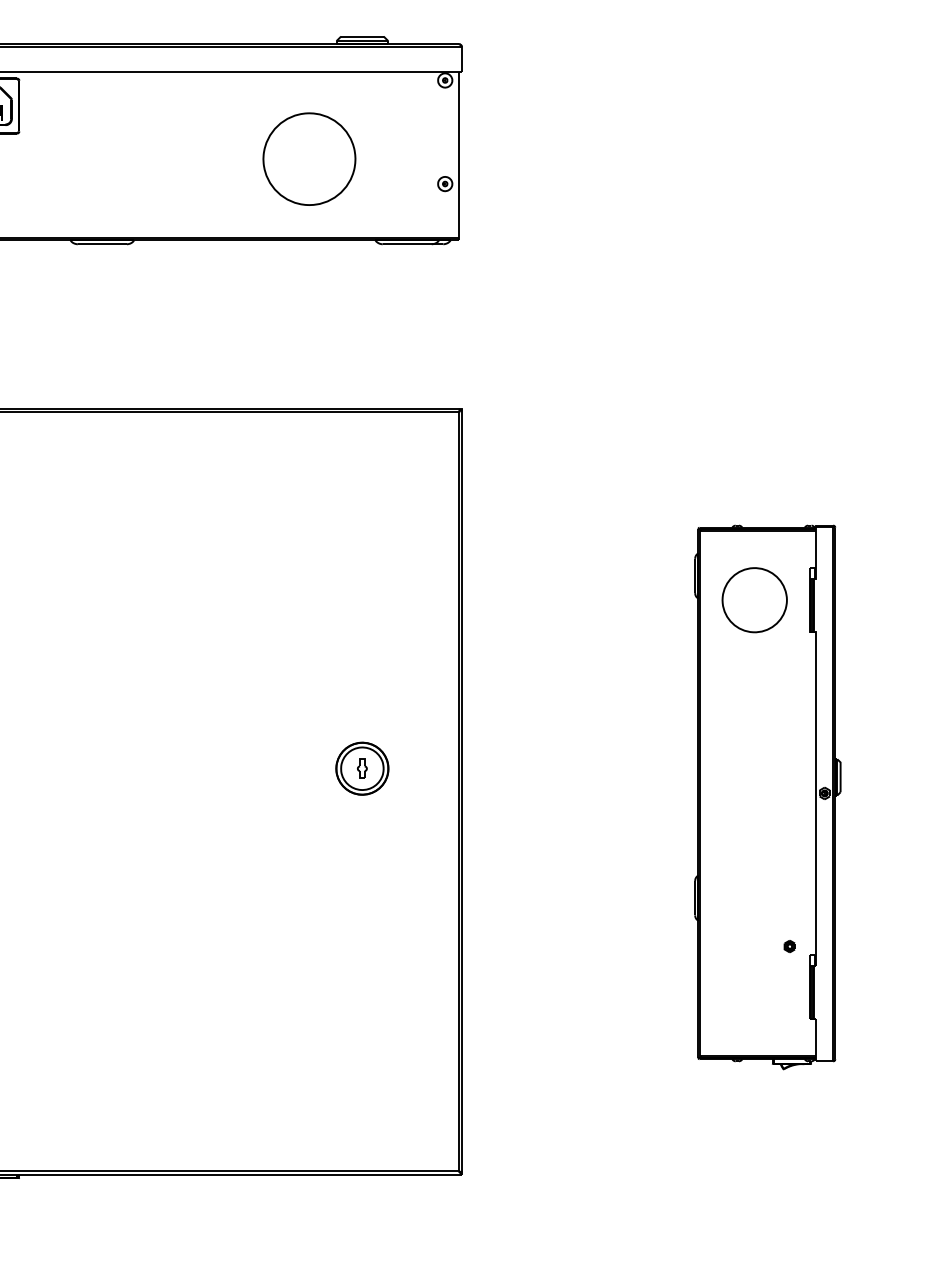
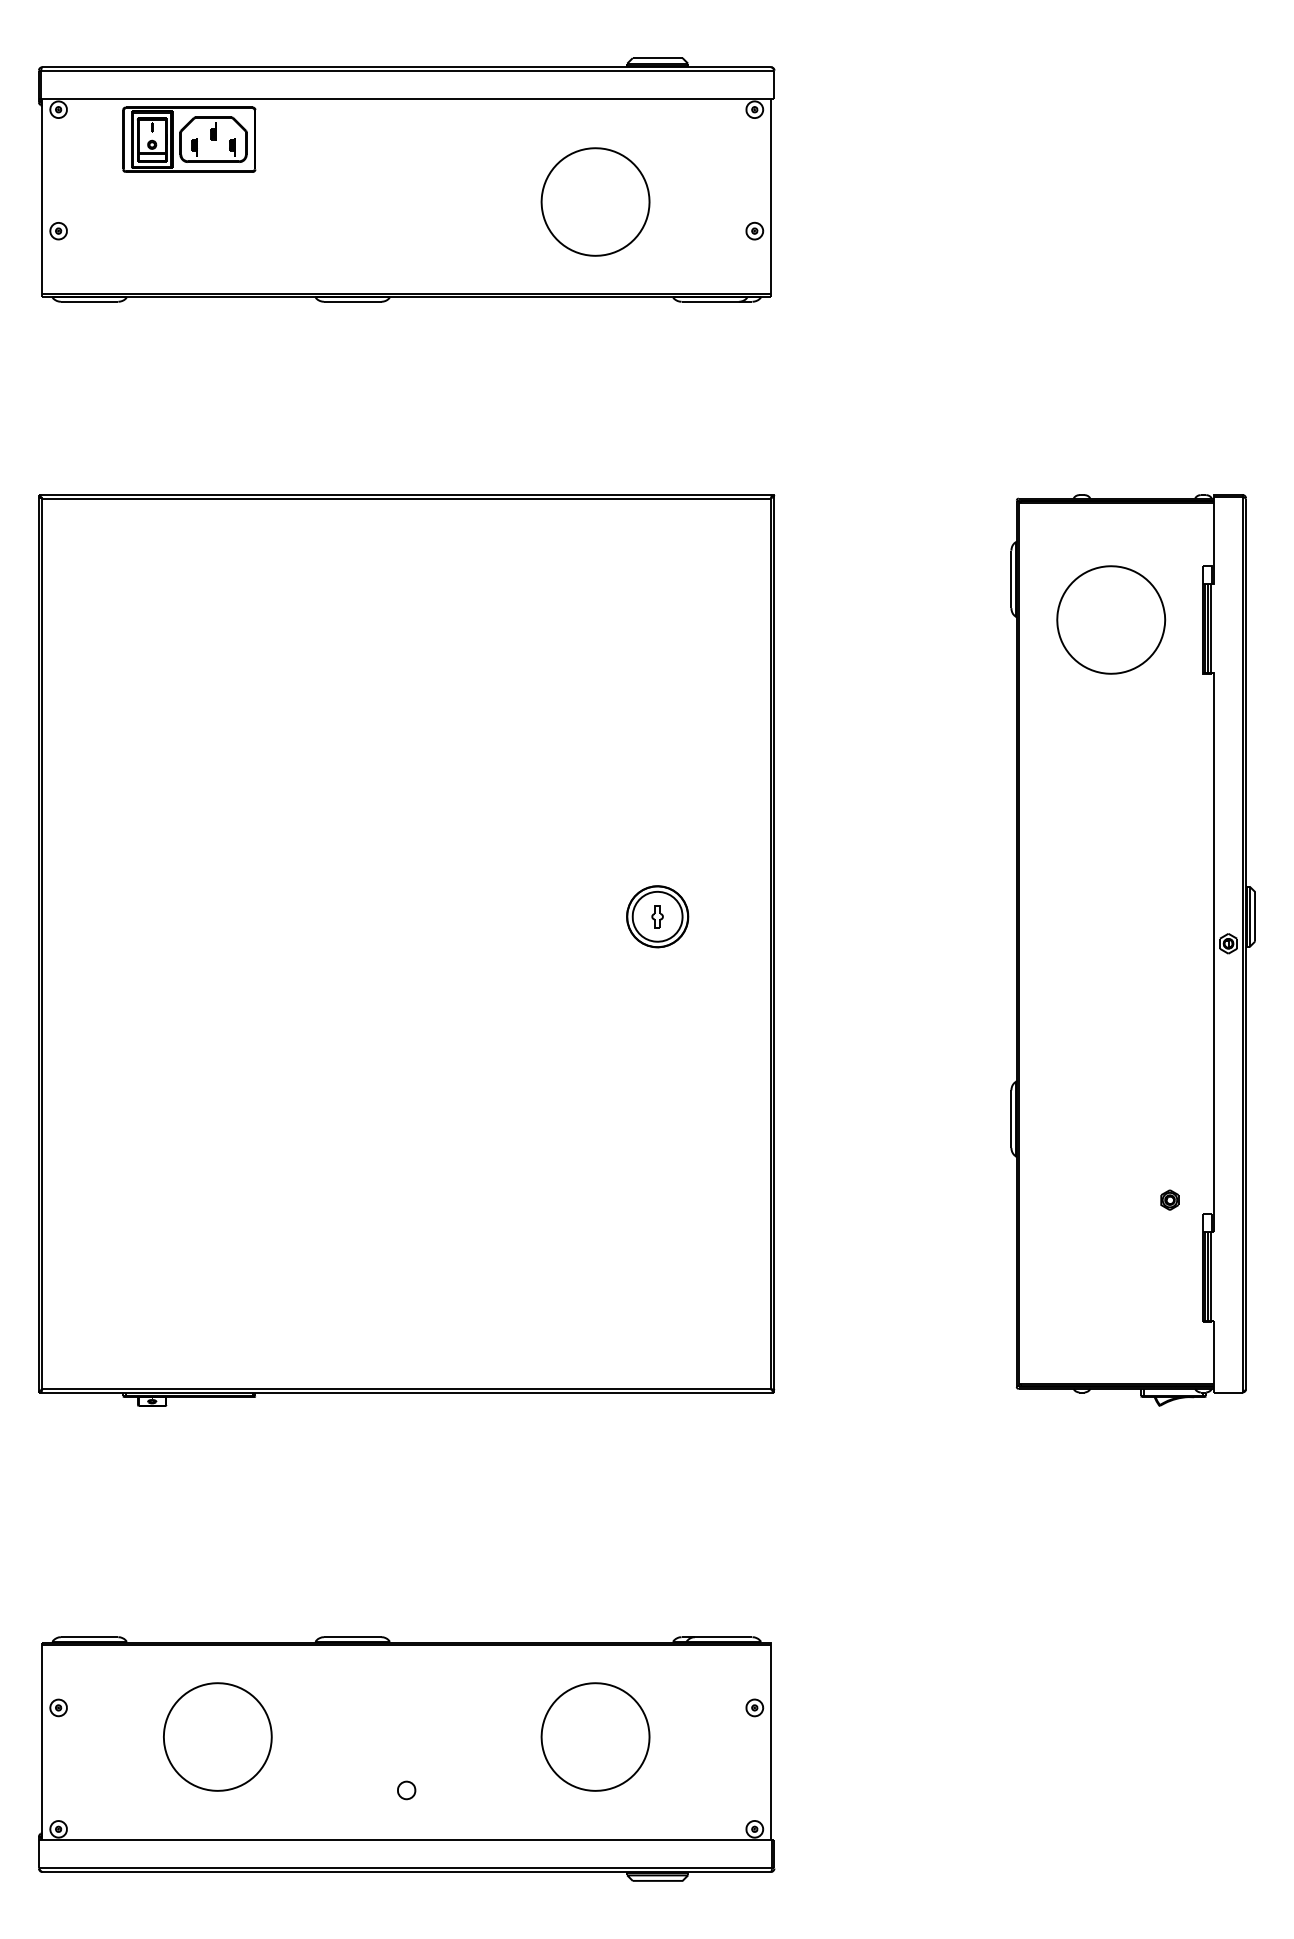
part: (767, 797) -> (1132, 950), size x1.43

